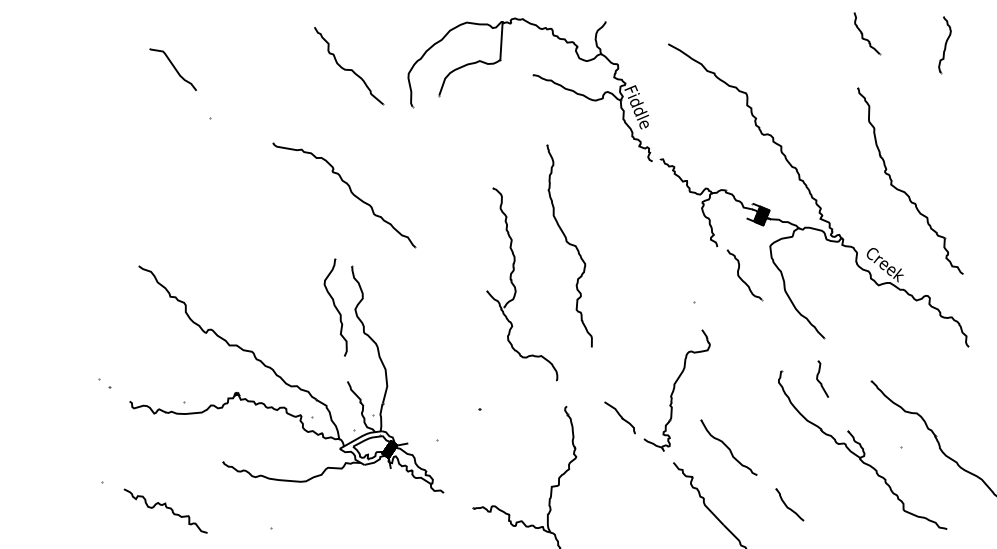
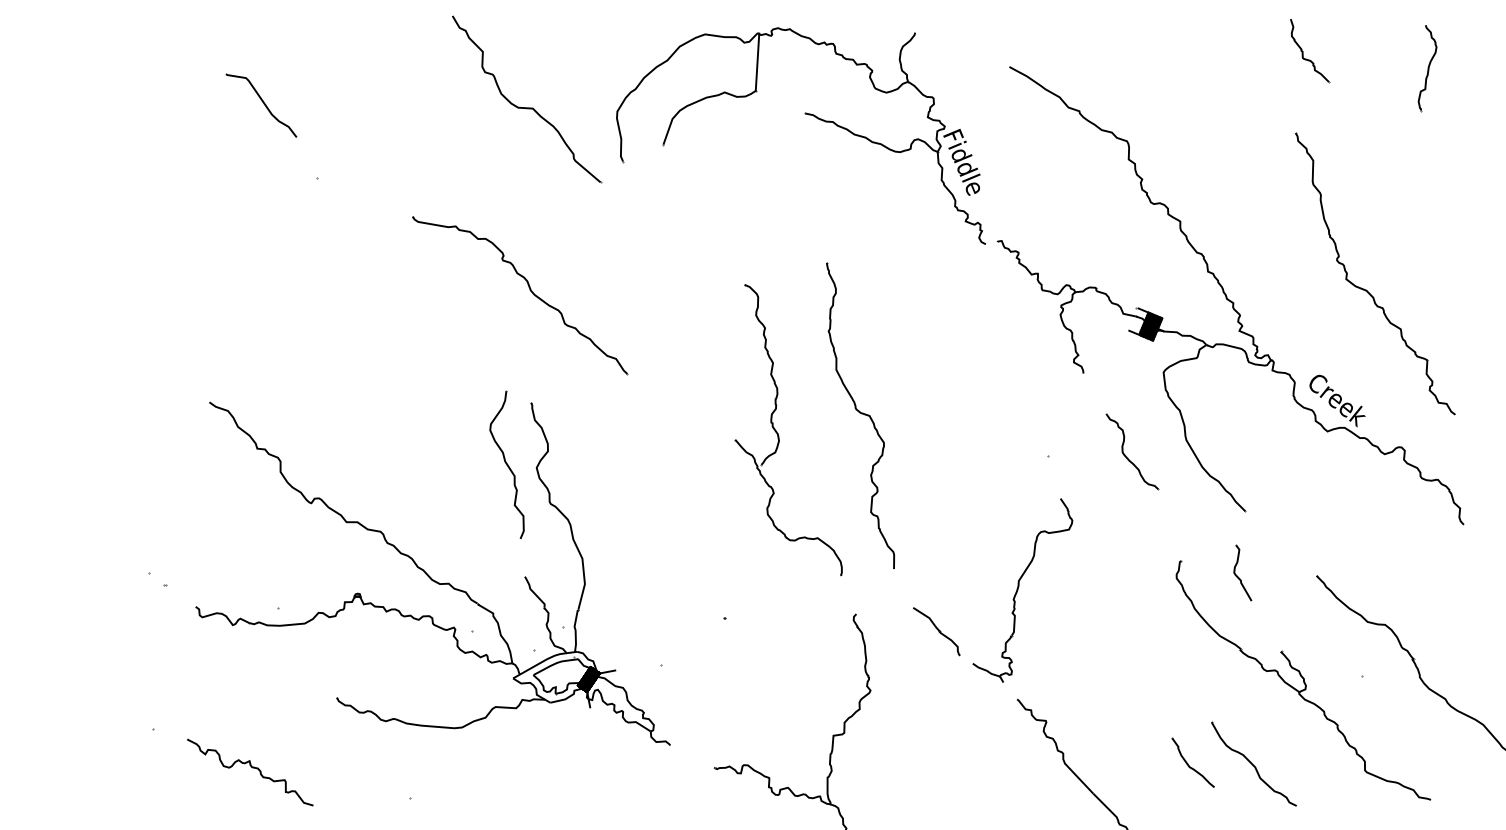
part: (349, 66) -> (527, 100), size x1.43
part: (569, 245) -> (860, 415), moved
part: (744, 275) -> (1132, 452), moved
part: (728, 447) -> (1253, 764), moved

